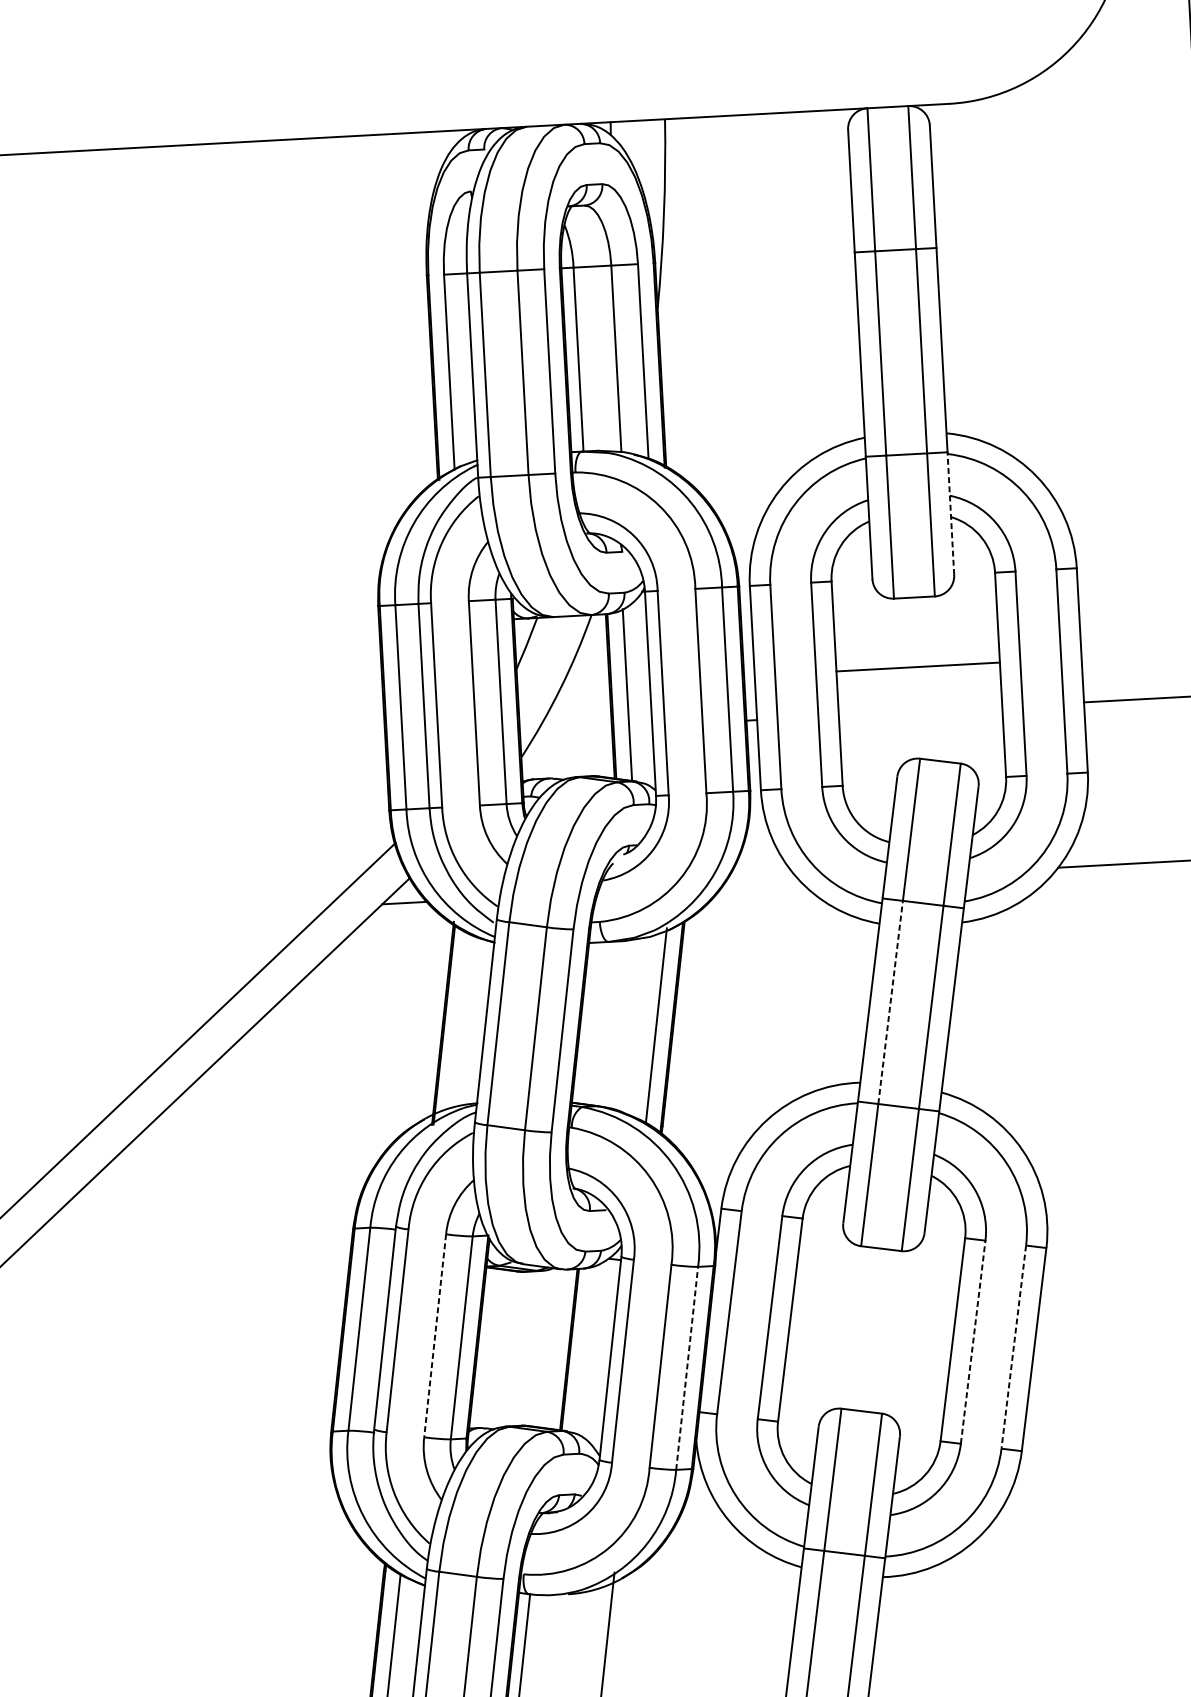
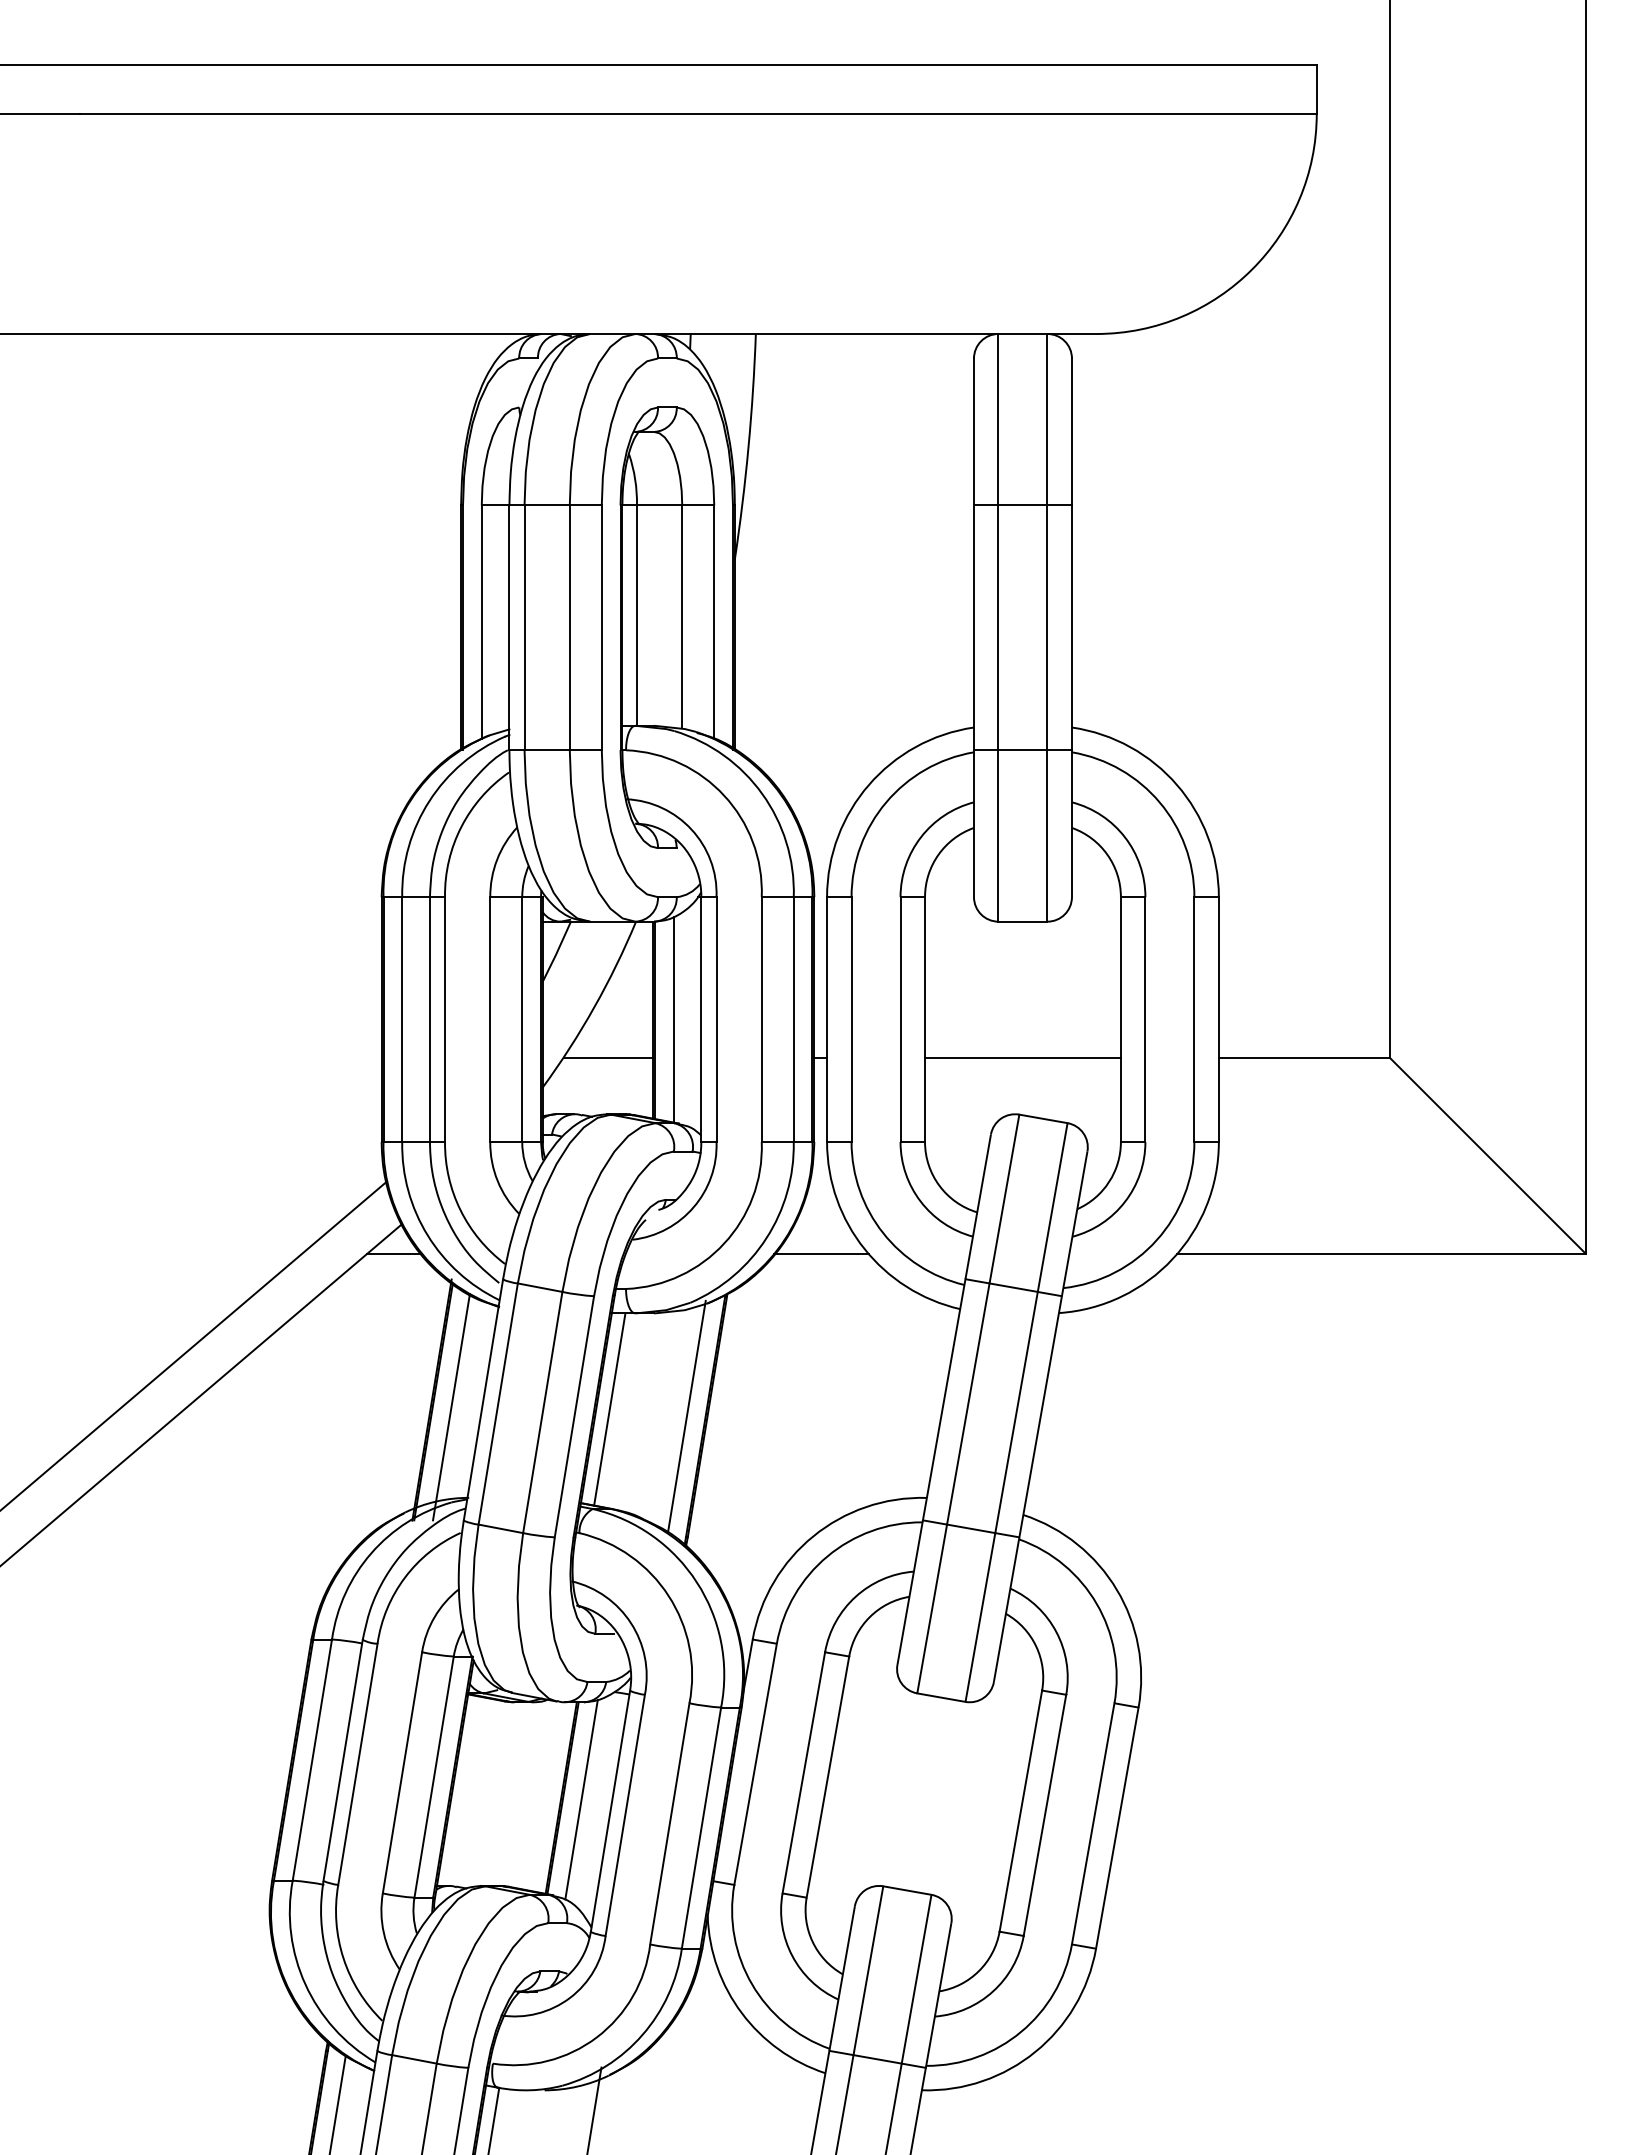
line: (950, 513) -> (1071, 823), dashed -> solid
line: (917, 666) -> (1022, 1057), moved
line: (574, 729) -> (608, 1057), added
line: (761, 883) -> (821, 1253), added
line: (890, 1002) -> (968, 1403), dashed -> solid
line: (591, 1023) -> (609, 1409), added
line: (459, 1028) -> (451, 1407), added
line: (435, 1336) -> (402, 1773), dashed -> solid
line: (973, 1341) -> (1045, 1814), dashed -> solid
line: (1014, 1347) -> (1093, 1824), dashed -> solid
line: (585, 1349) -> (581, 1799), added
line: (687, 1367) -> (701, 1827), dashed -> solid

